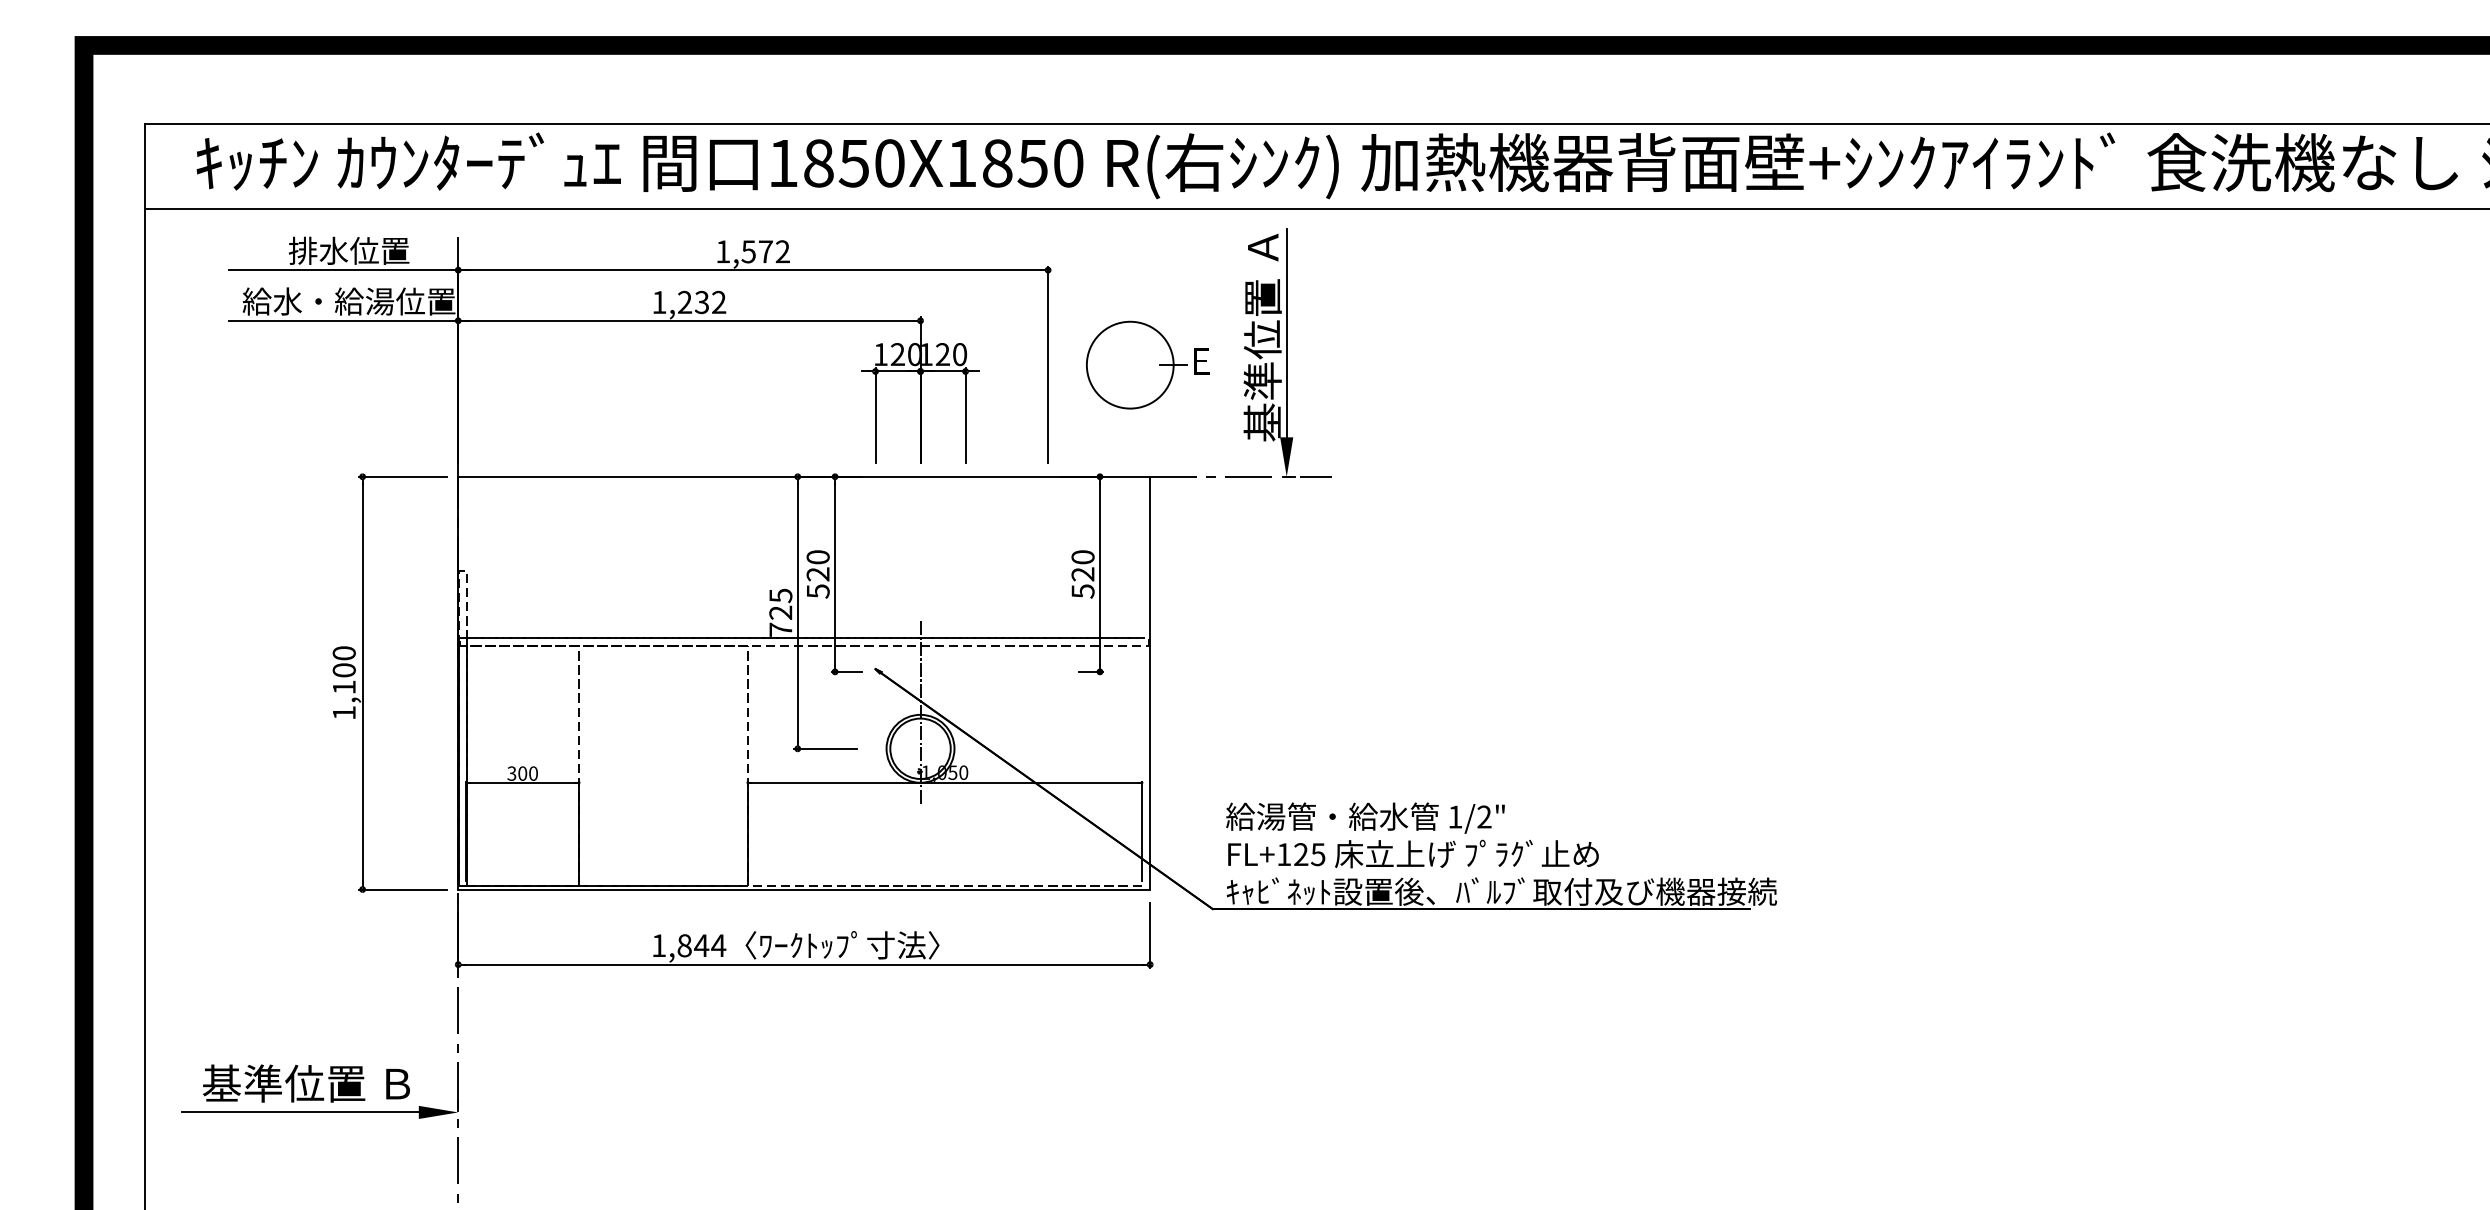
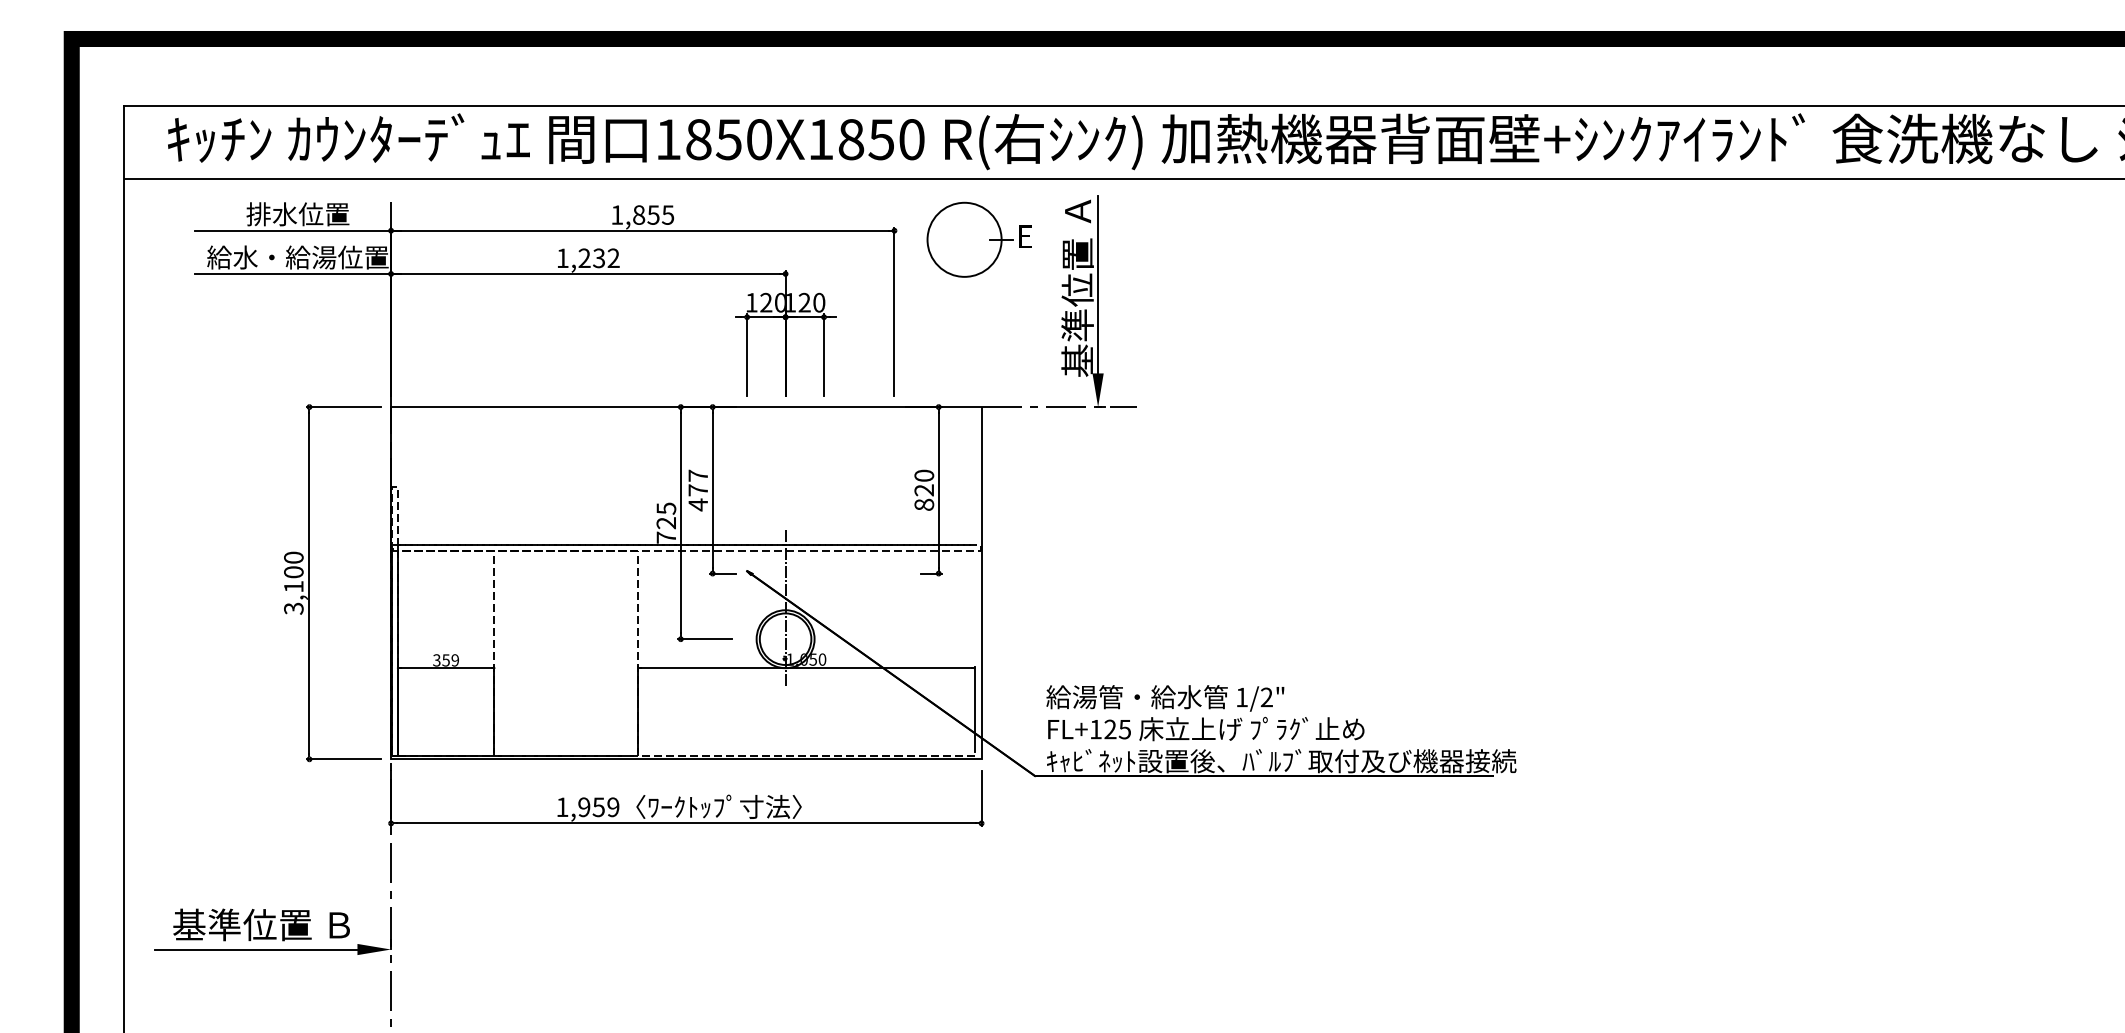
text: (765, 251) -> (653, 214), 1,572 -> 1,855
part: (1146, 364) -> (978, 239), moved
text: (818, 574) -> (698, 490), 520 -> 477
text: (1083, 590) -> (924, 504), 520 -> 820
text: (343, 712) -> (293, 608), 1,100 -> 3,100
text: (527, 773) -> (450, 660), 300 -> 359
text: (701, 945) -> (598, 807), 1,844 -> 1,959

